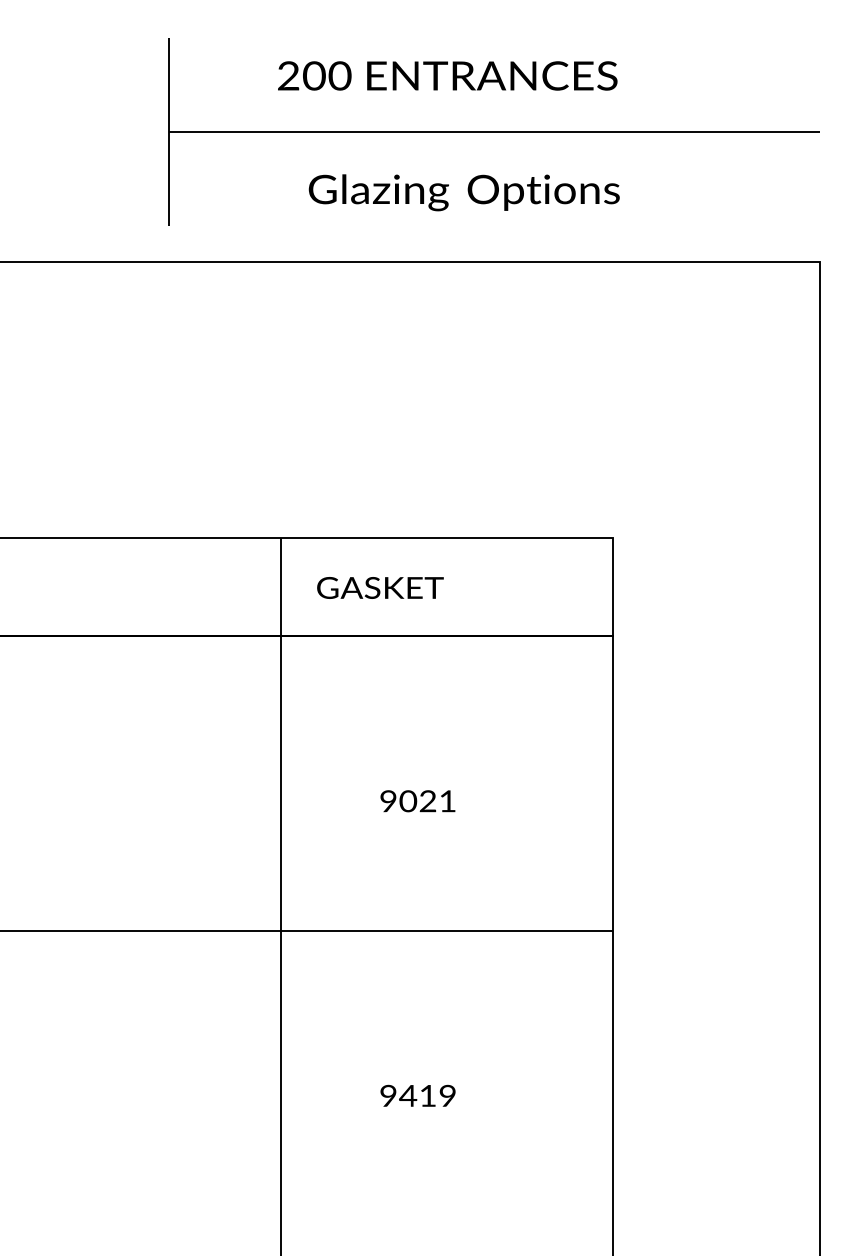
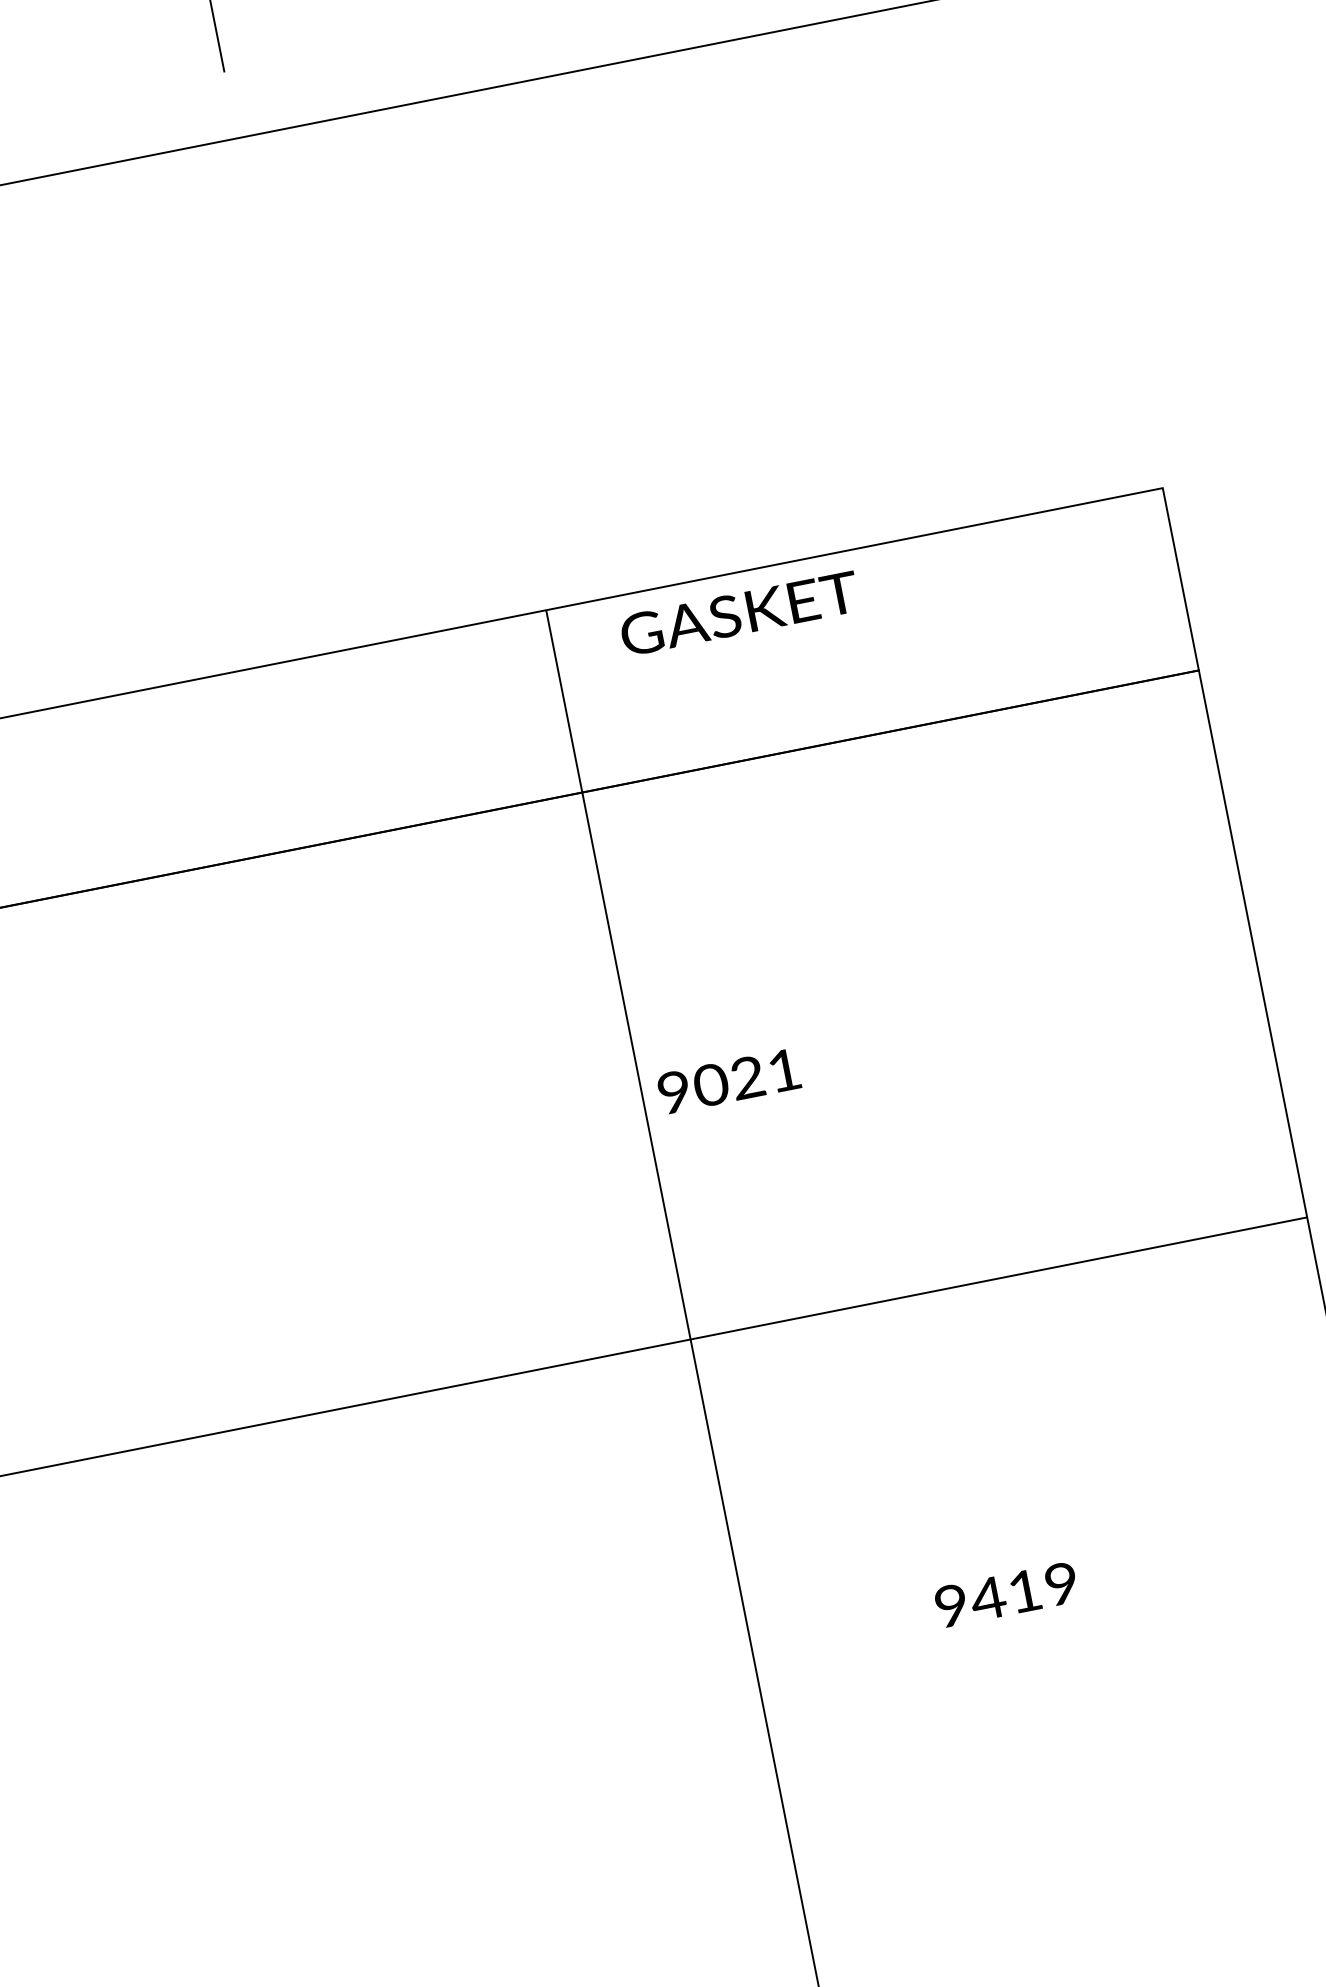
text: (380, 587) -> (739, 612), moved
text: (417, 801) -> (728, 1082), moved

